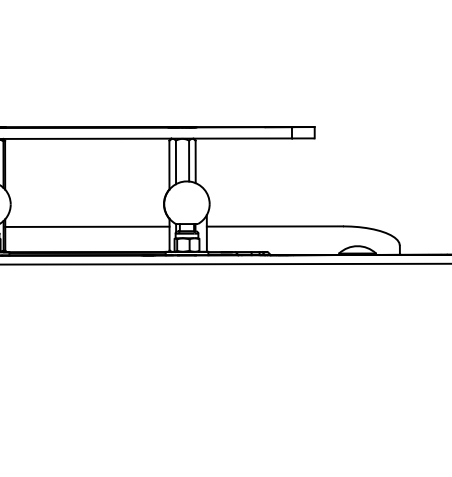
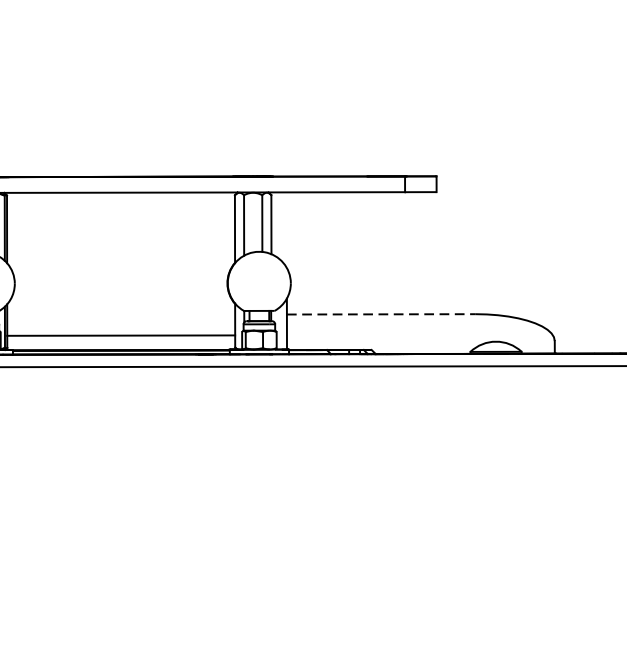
line: (87, 226) -> (121, 335), moved
line: (275, 226) -> (382, 314), solid -> dashed

